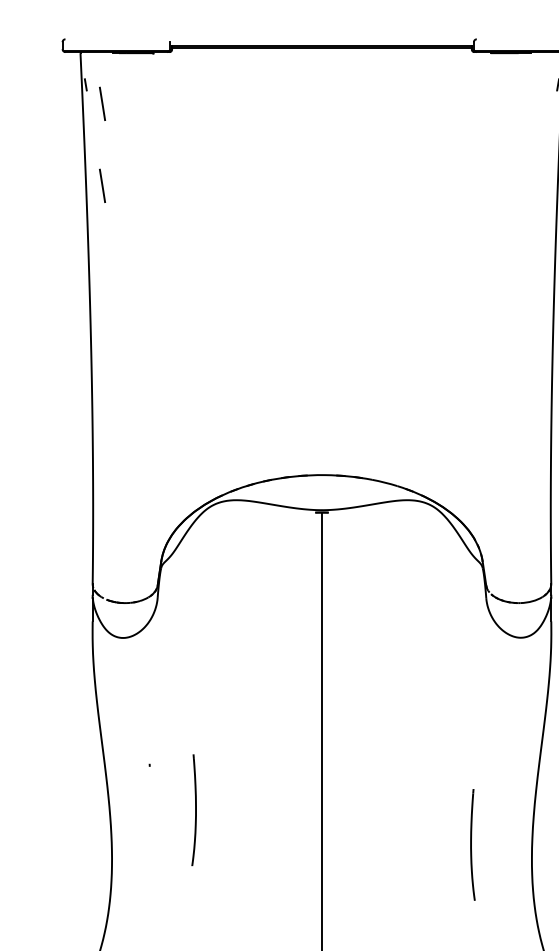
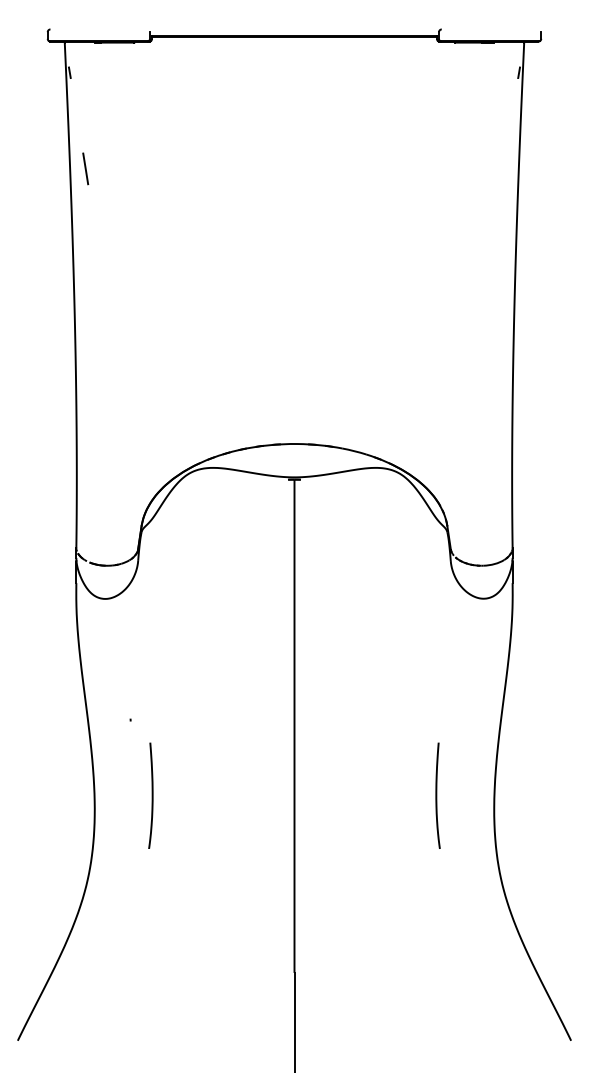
line: (102, 103) -> (85, 90), removed
part: (193, 809) -> (150, 795), moved

